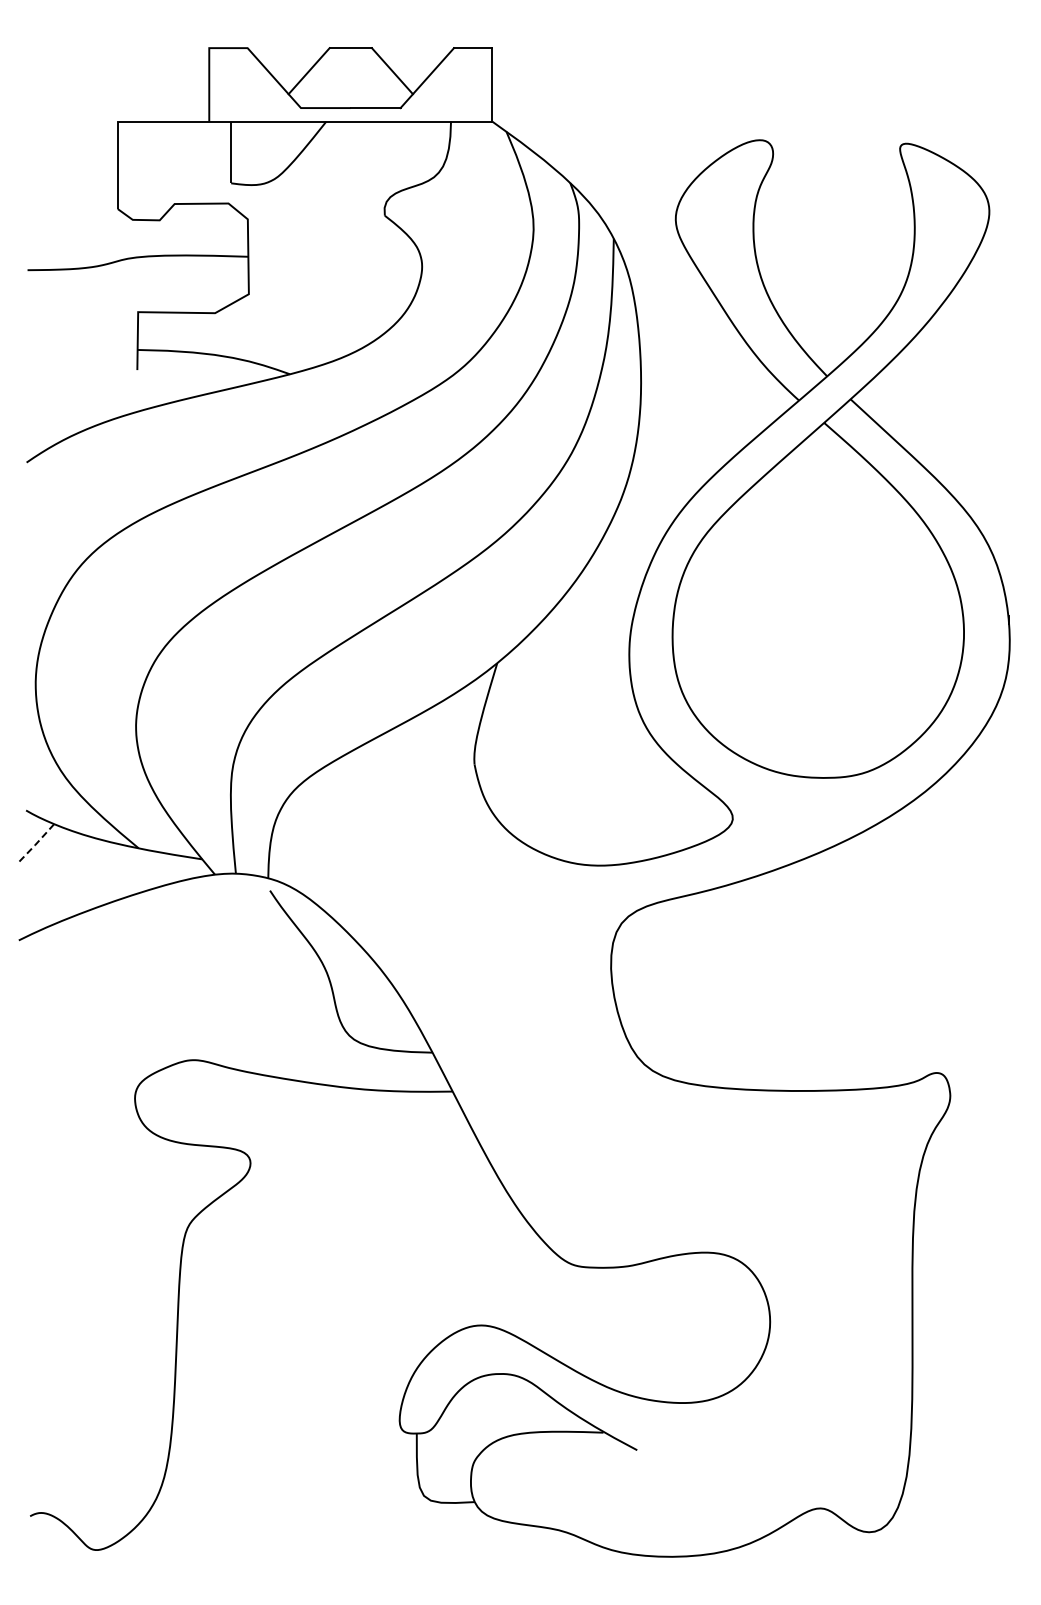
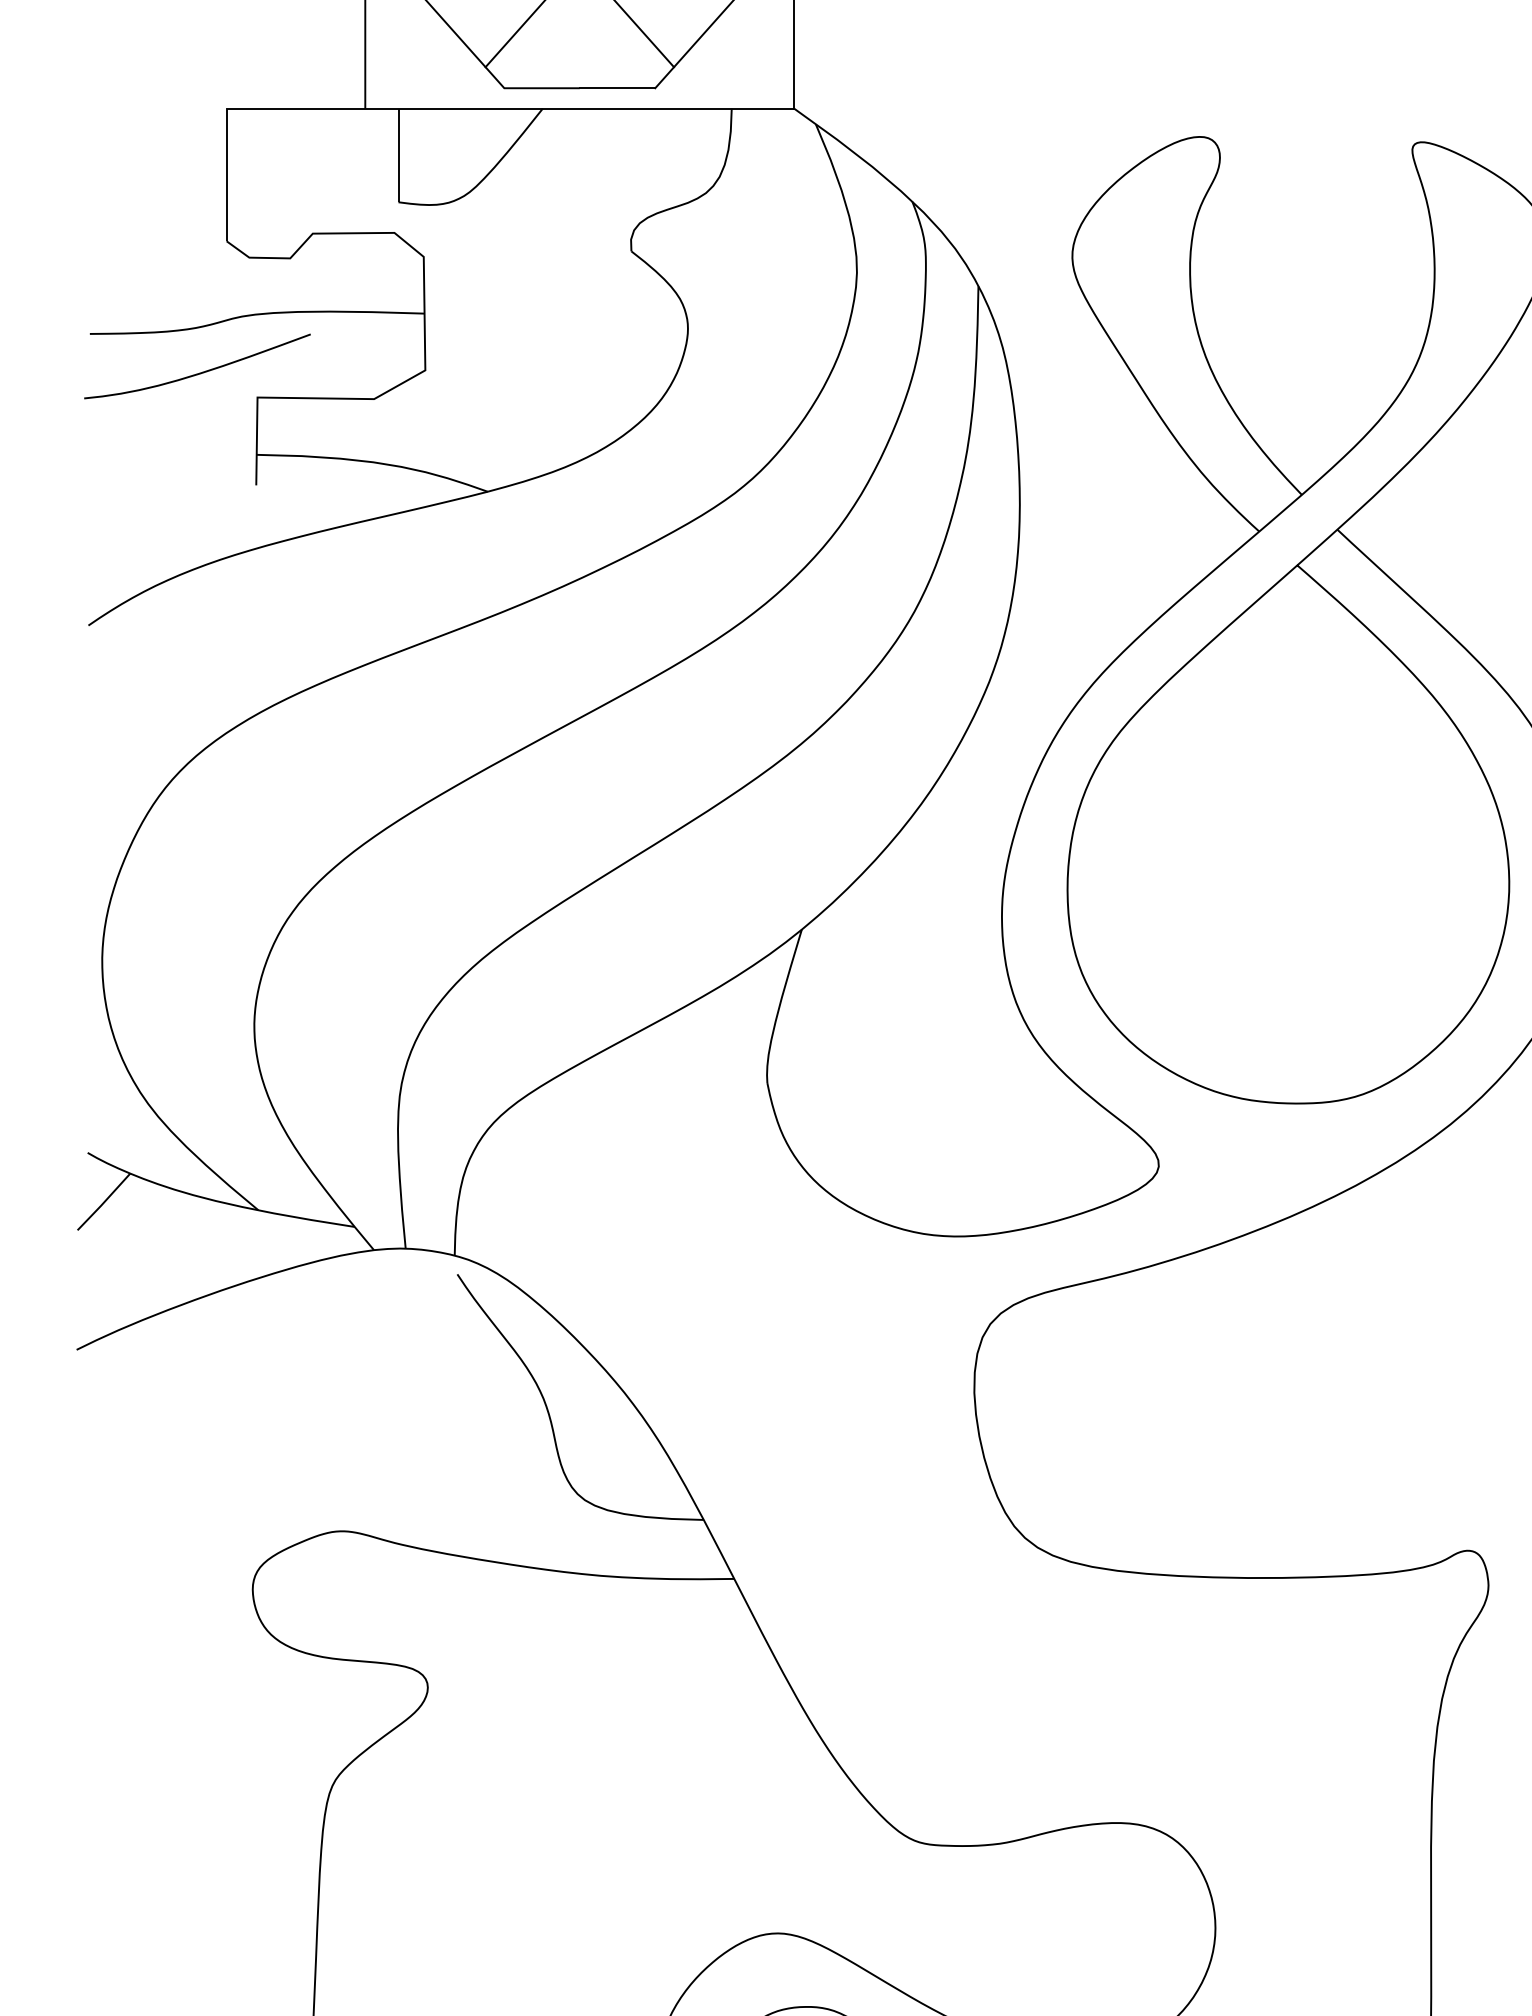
curve: (98, 295) -> (197, 372), added
line: (36, 843) -> (103, 1202), dashed -> solid

